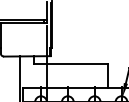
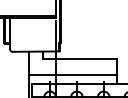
line: (64, 79) -> (73, 74), added

